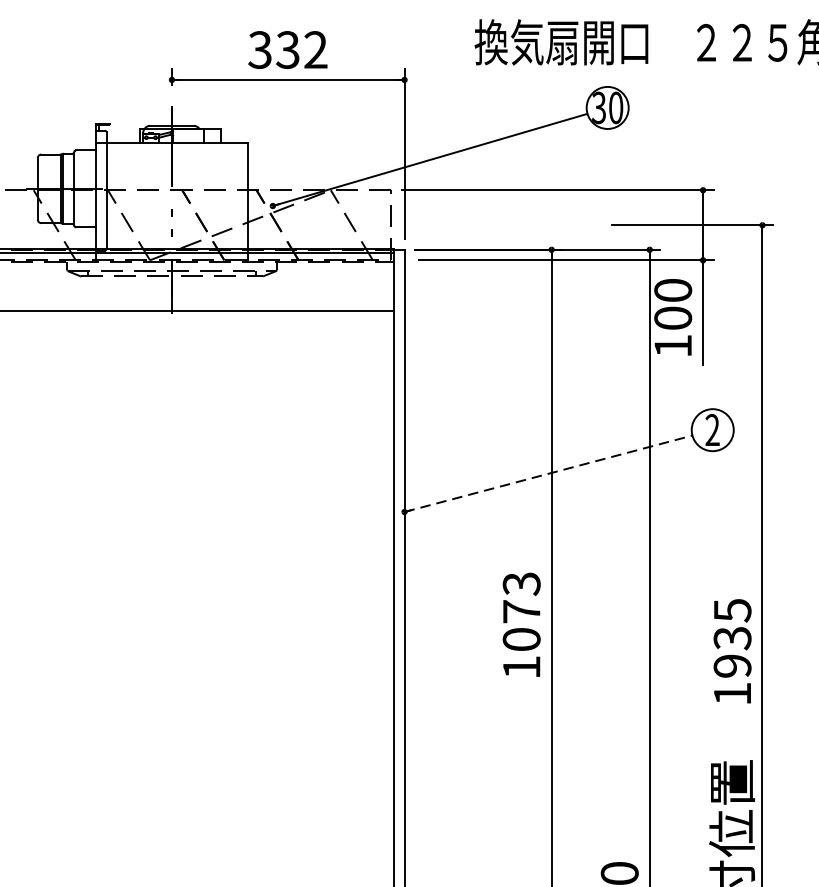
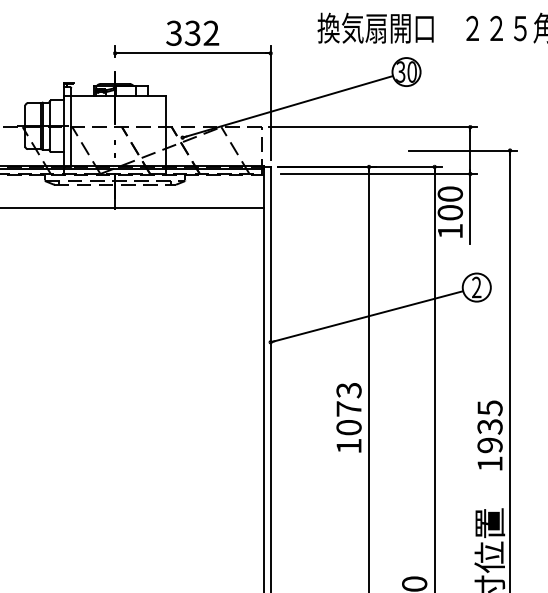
line: (547, 473) -> (366, 316), dashed -> solid

